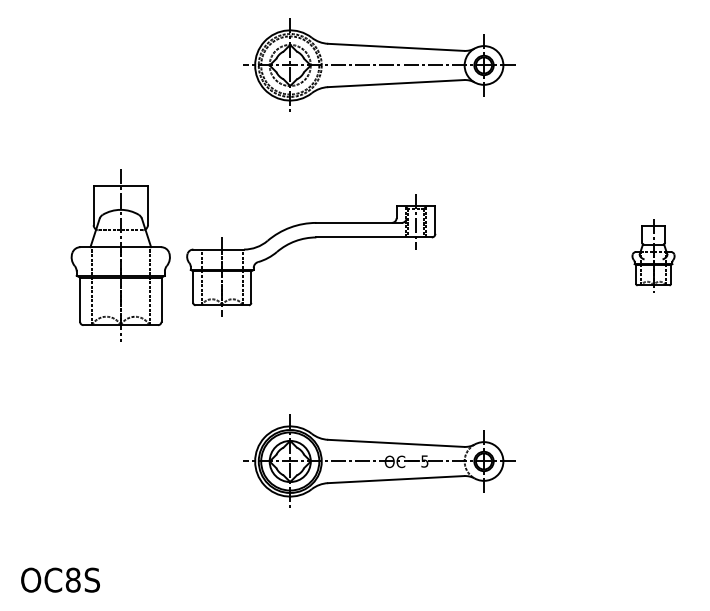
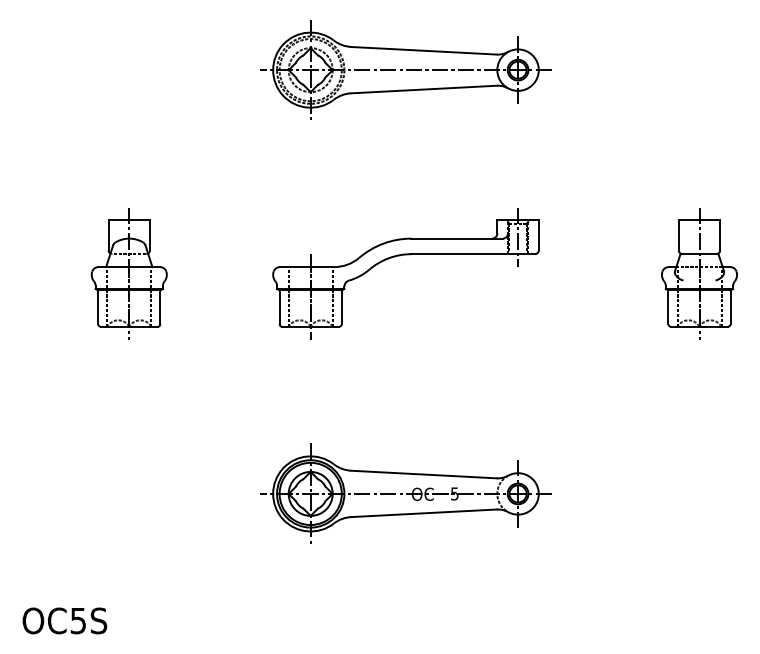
part: (306, 239) -> (400, 256), moved
part: (120, 255) -> (129, 273), size x0.71
part: (653, 255) -> (699, 273), size x1.67
text: (72, 579) -> (77, 620), OC8S -> OC5S

